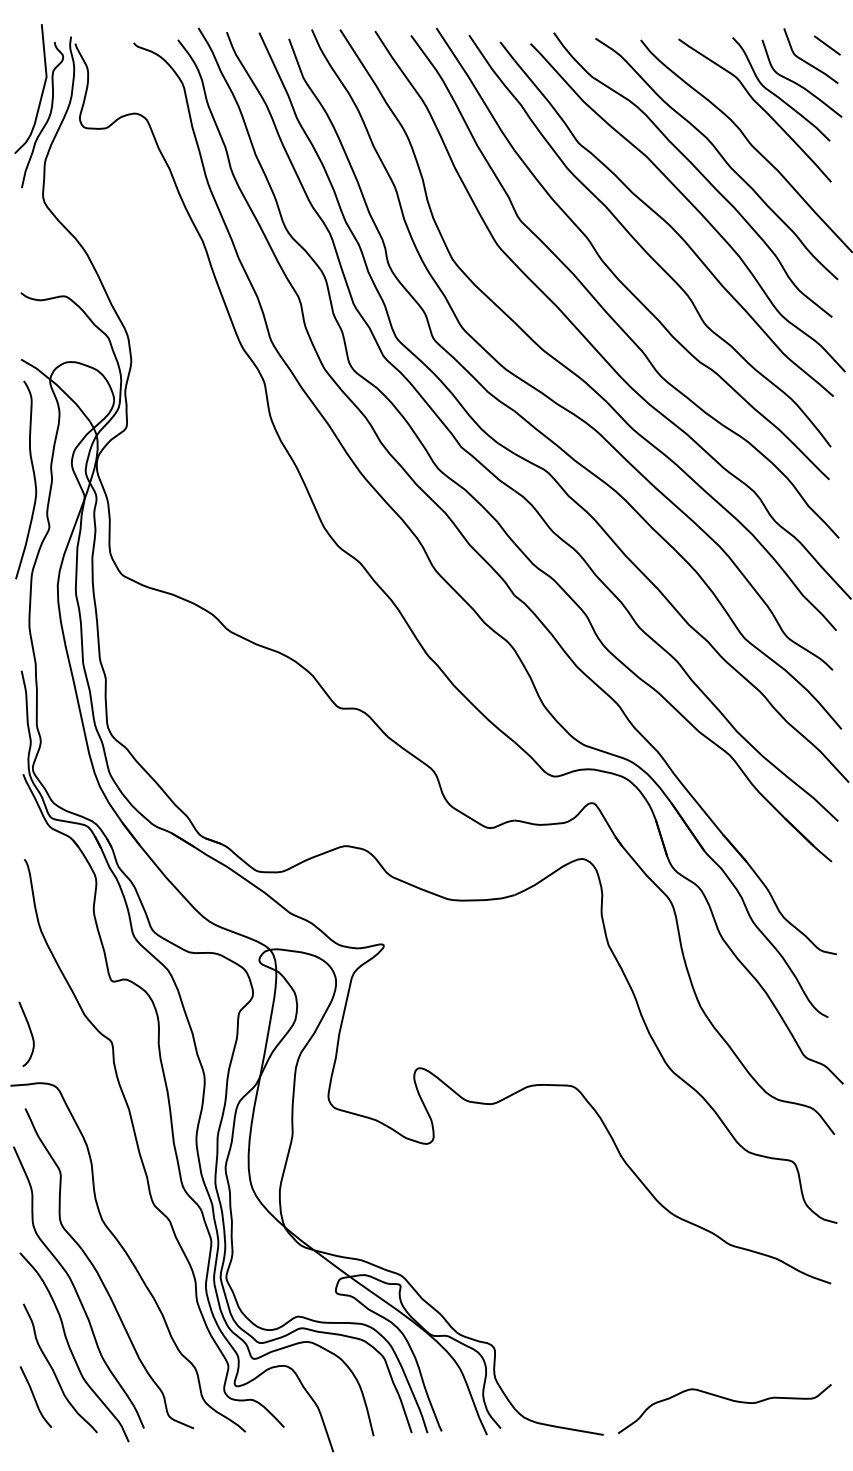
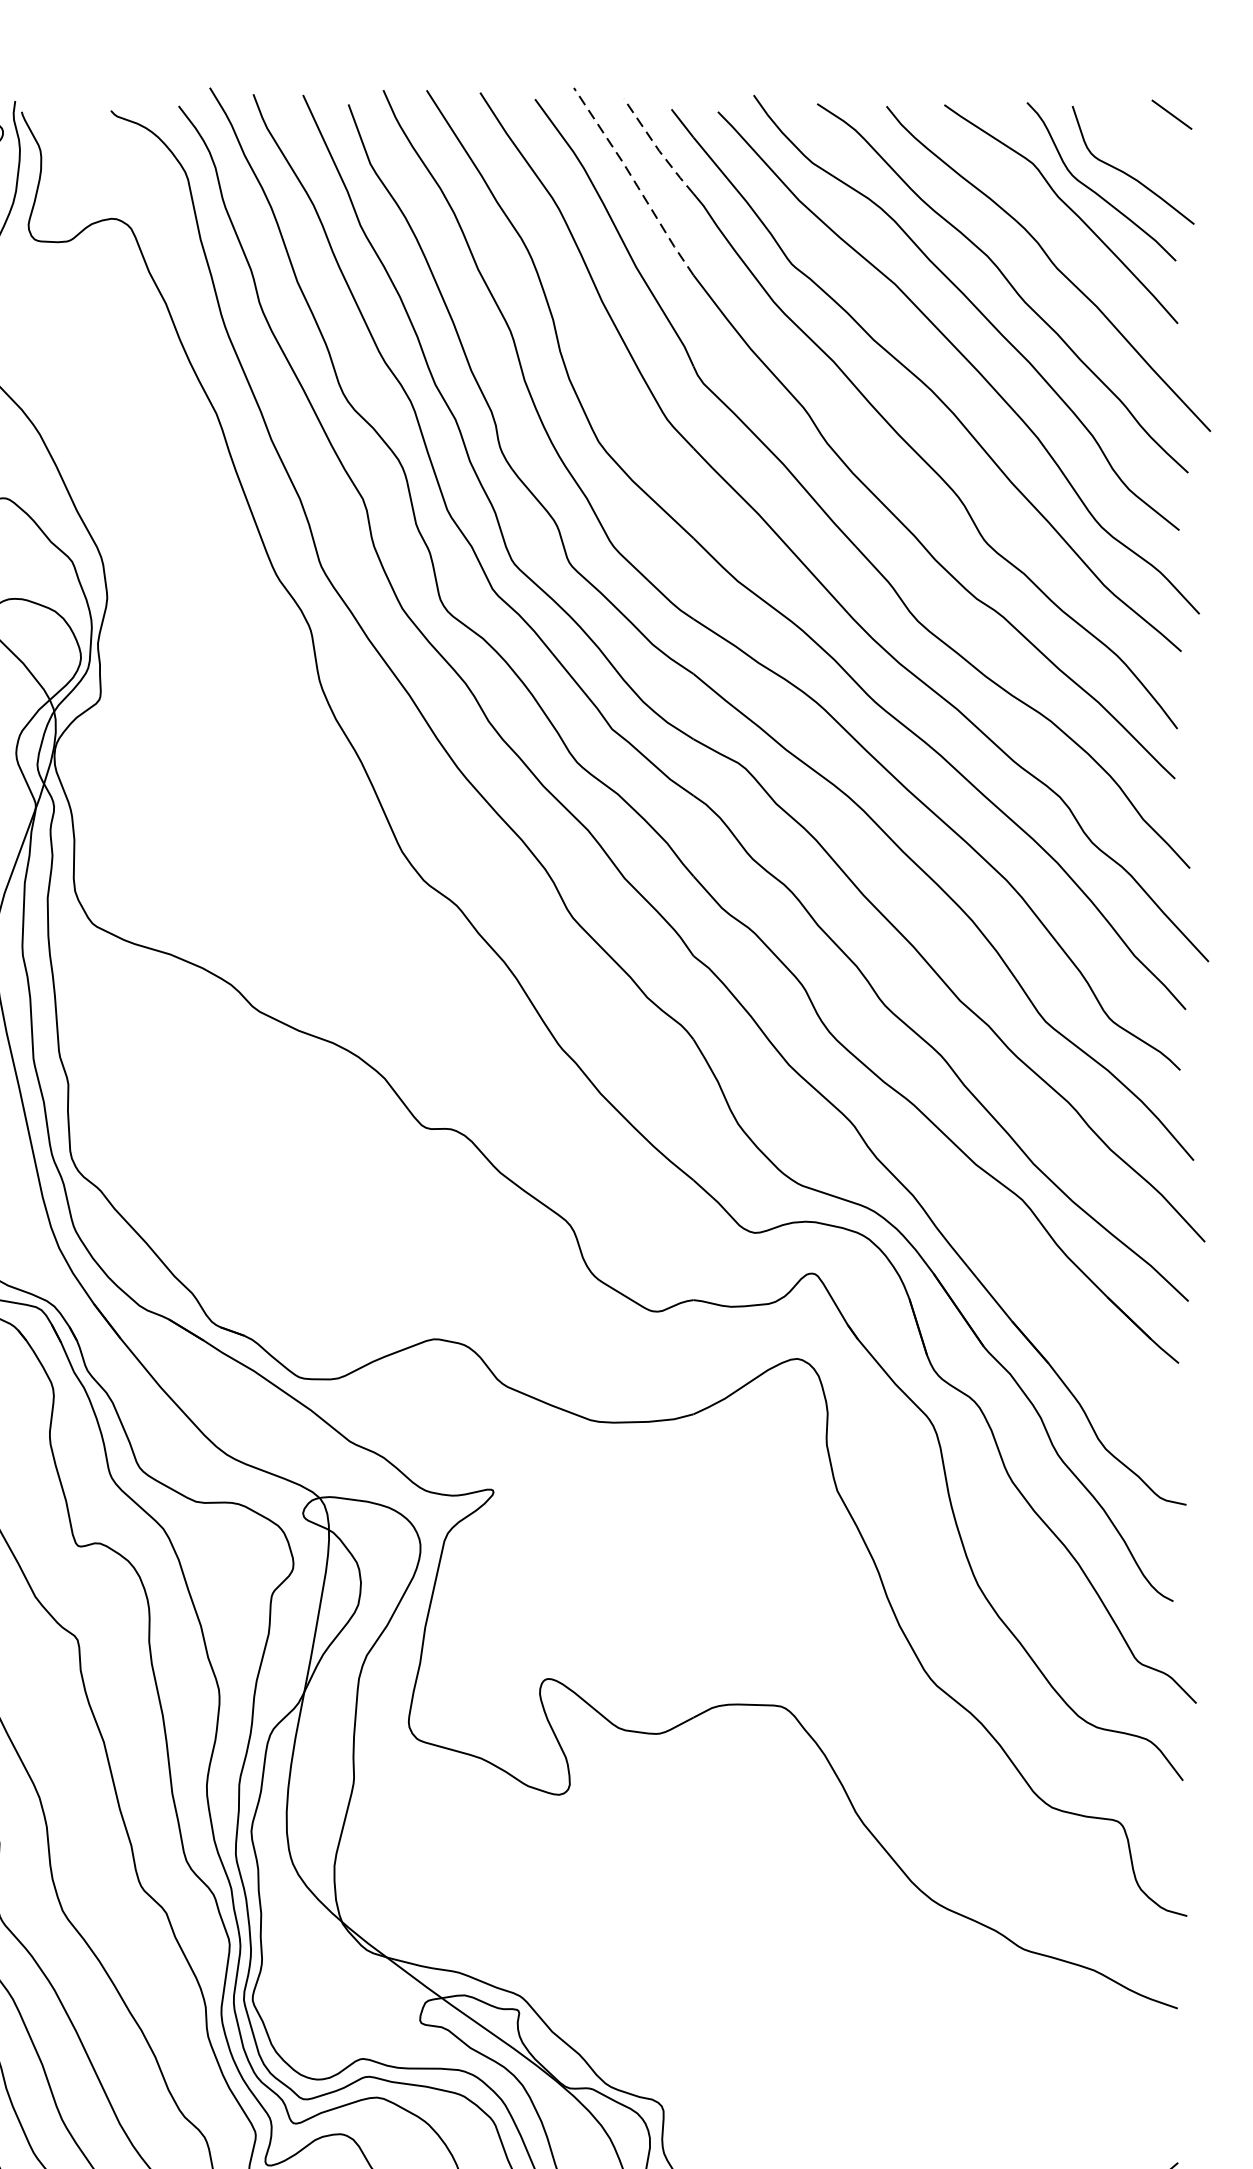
curve: (805, 60) -> (1138, 137), removed
line: (491, 67) -> (658, 148), solid -> dashed
line: (475, 88) -> (633, 180), solid -> dashed

